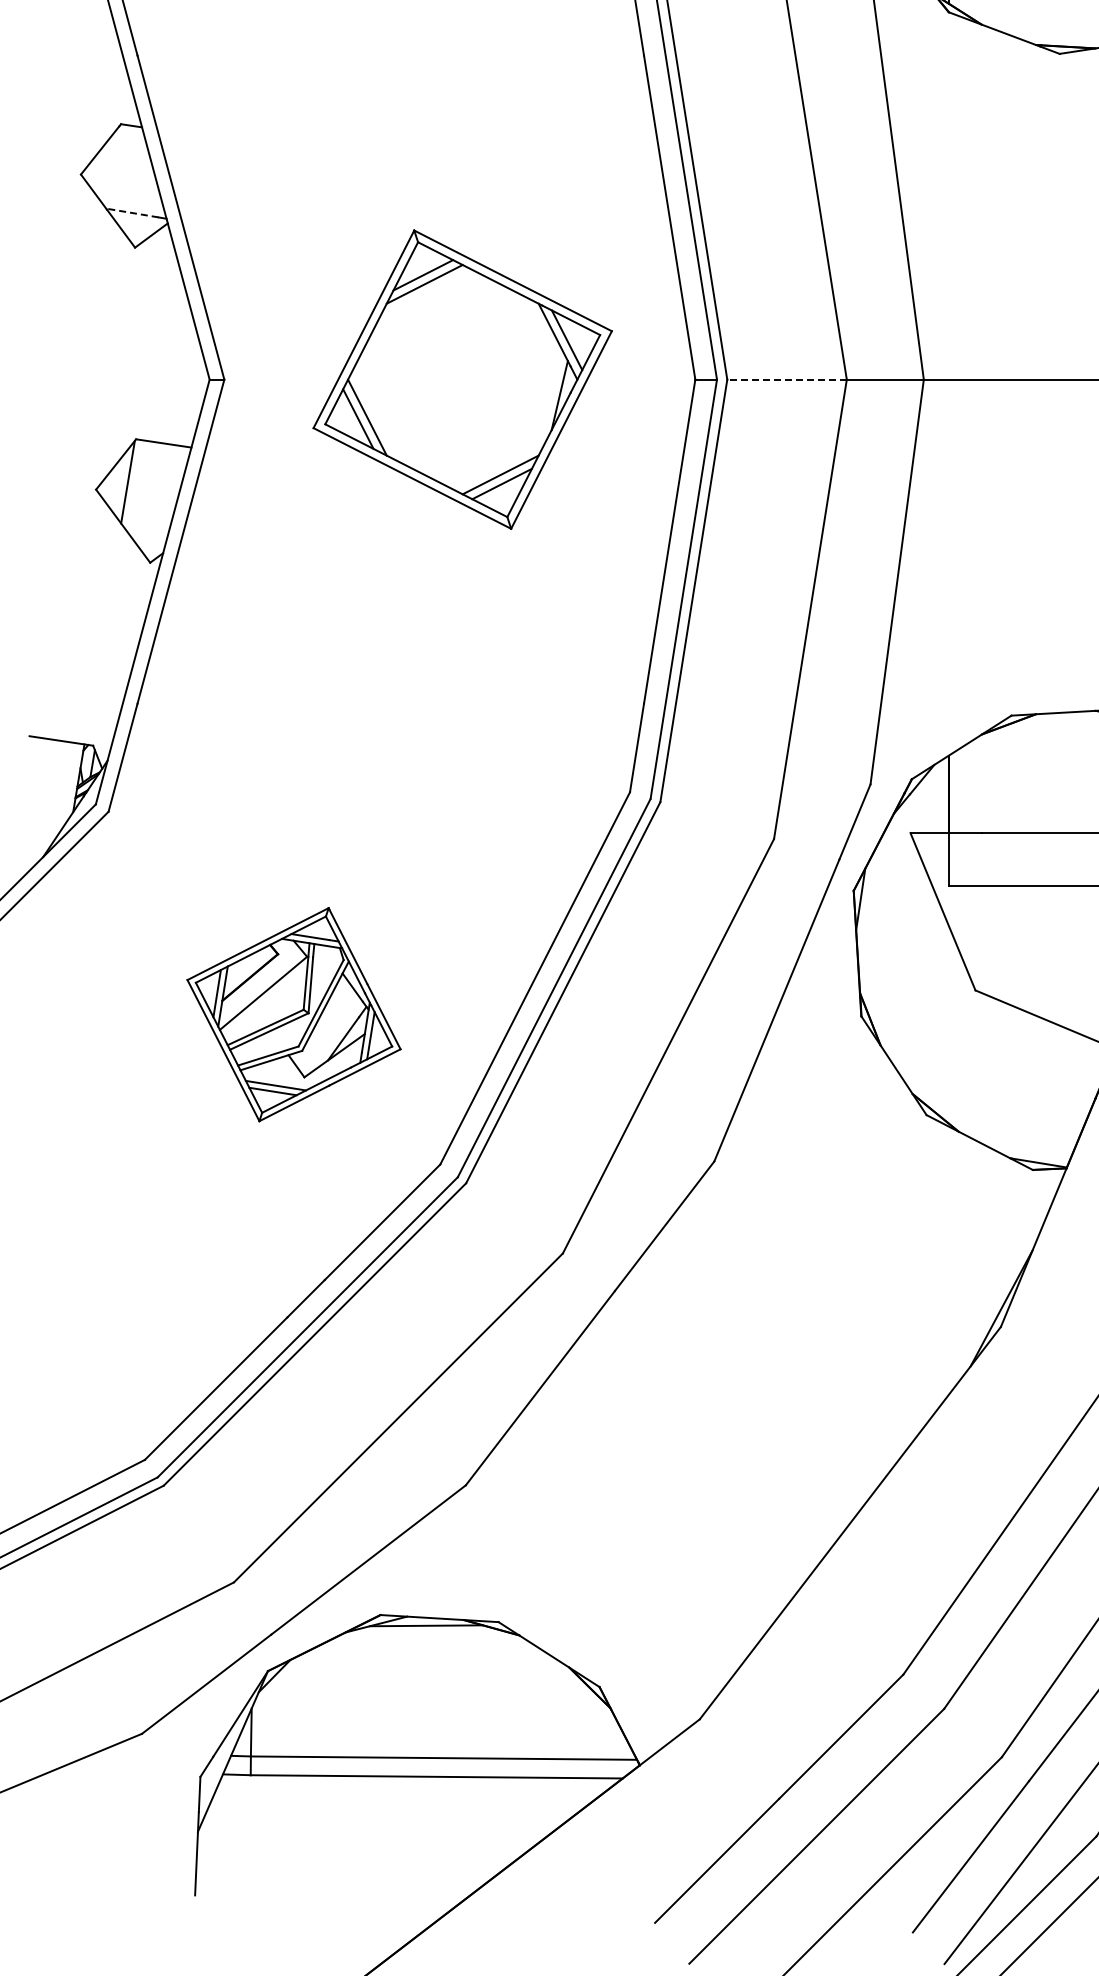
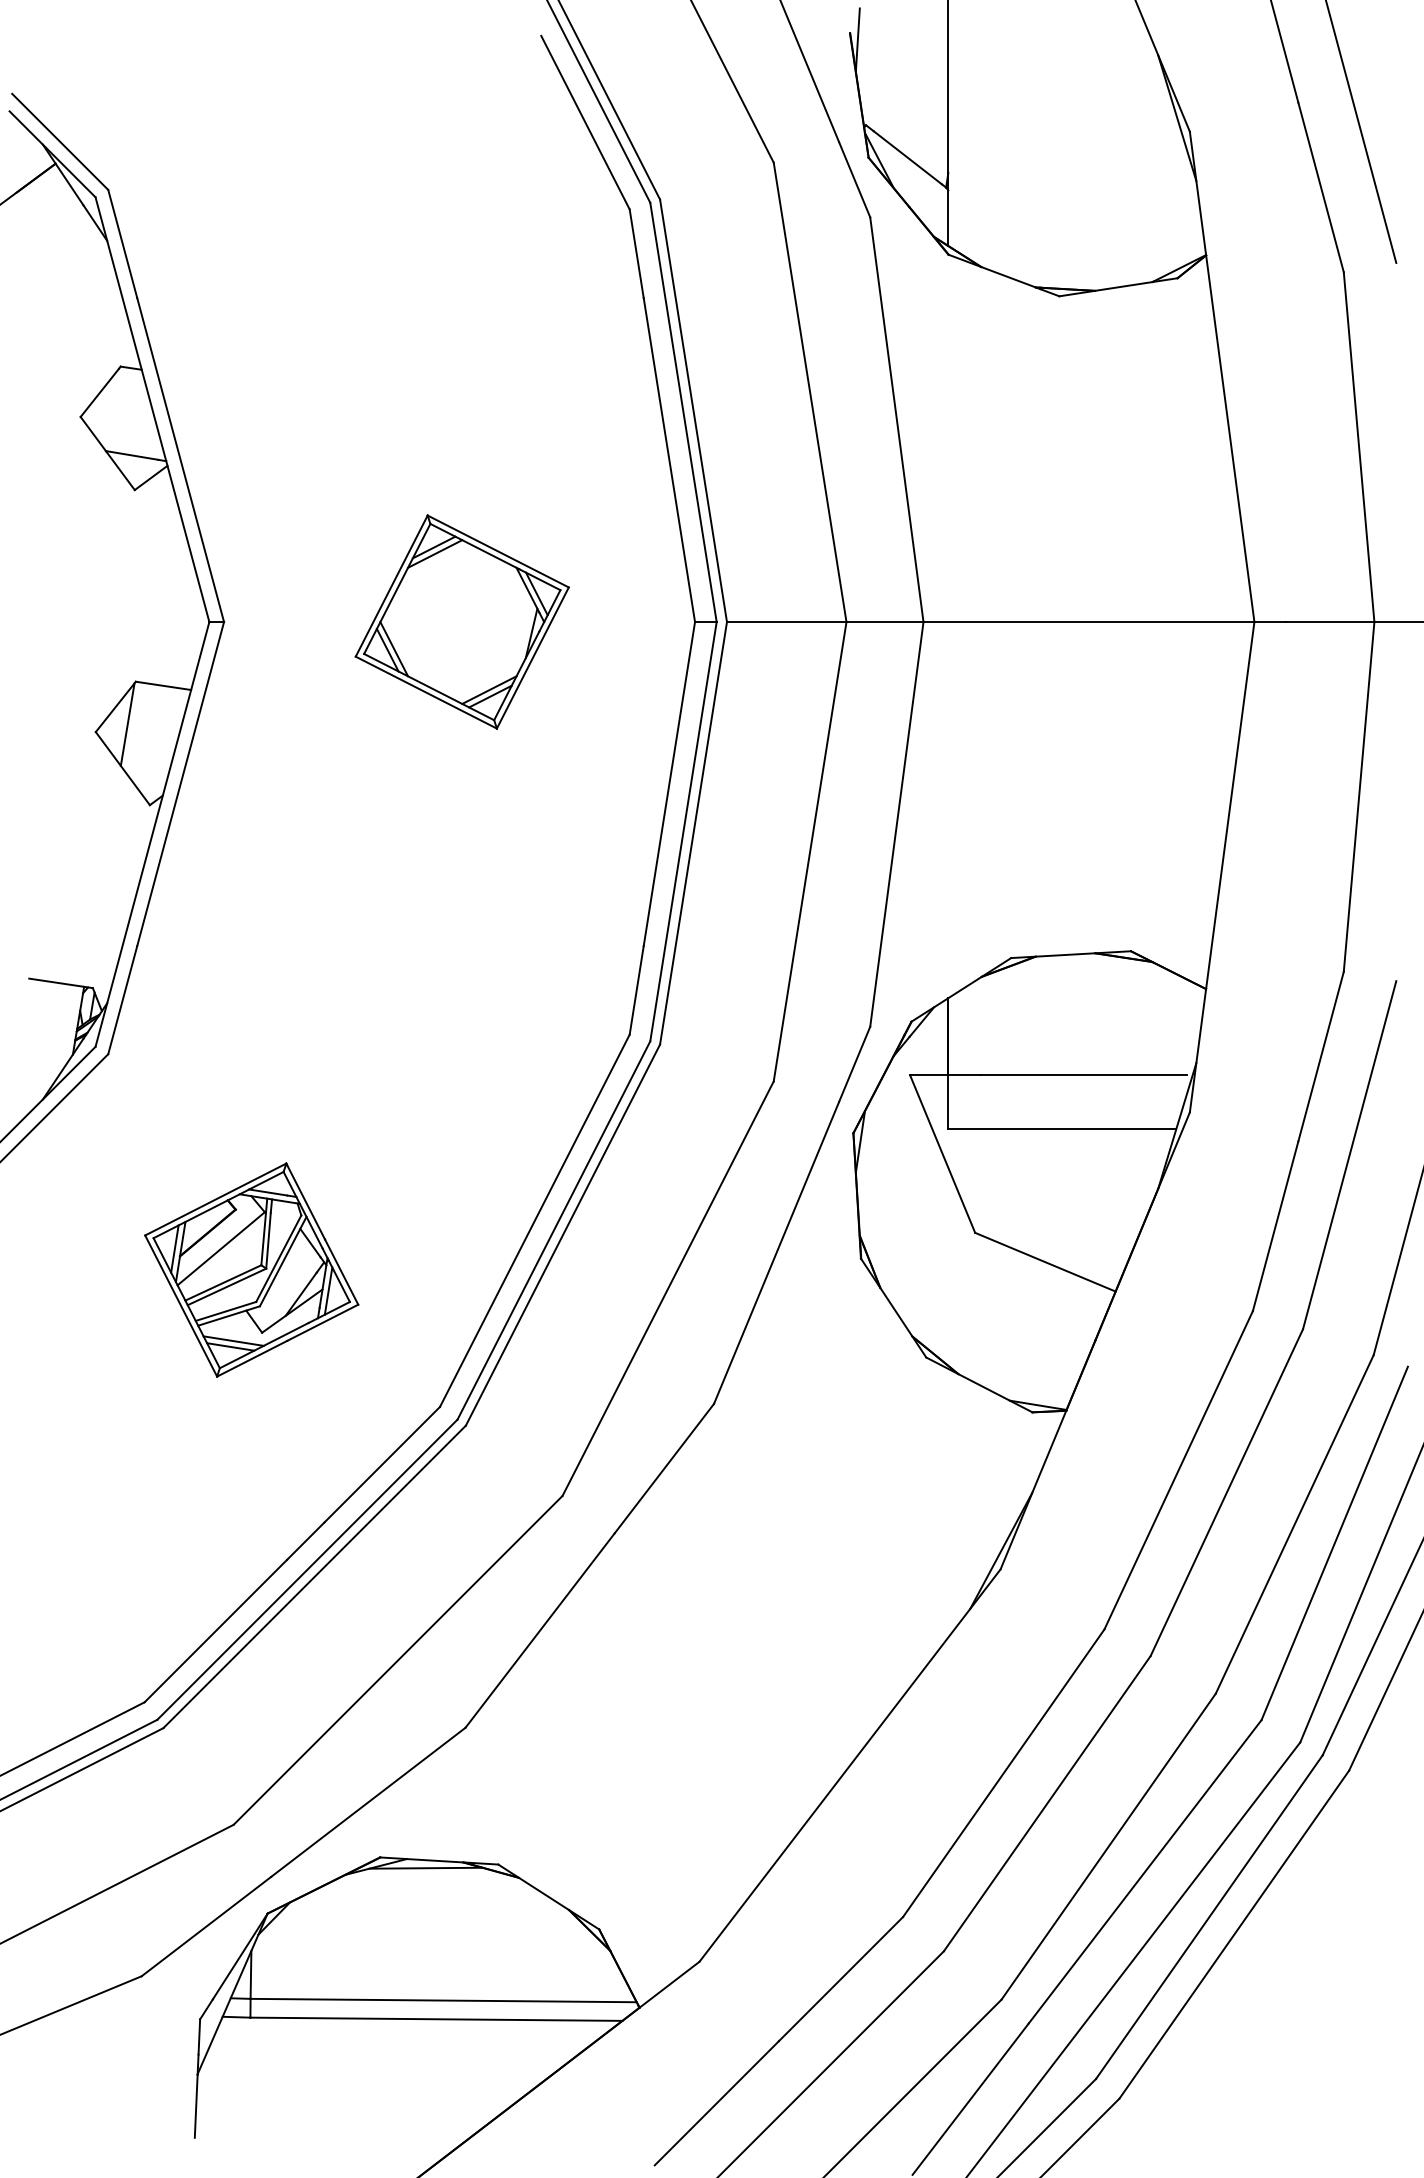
line: (132, 213) -> (132, 455), dashed -> solid
part: (461, 379) -> (461, 621), size x0.71
line: (786, 380) -> (786, 622), dashed -> solid
part: (293, 1014) -> (251, 1269), moved

